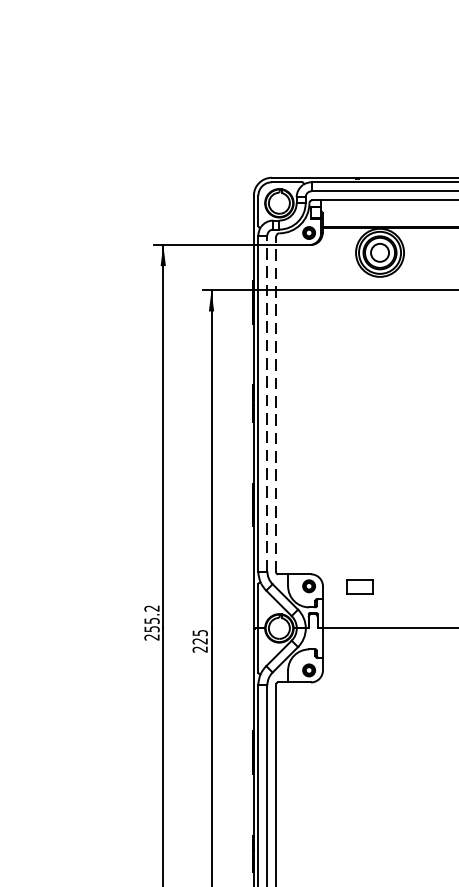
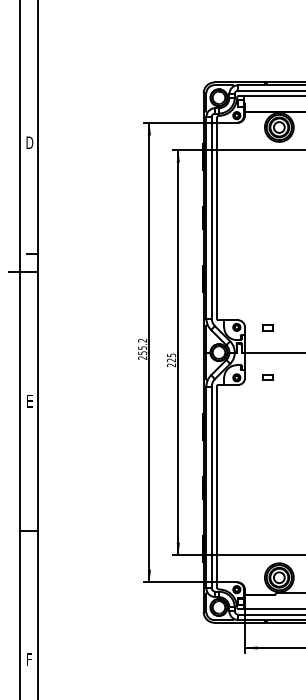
line: (266, 402) -> (211, 217), dashed -> solid
line: (276, 404) -> (217, 218), dashed -> solid
part: (360, 586) -> (267, 327), size x0.62
part: (360, 669) -> (267, 377), added

